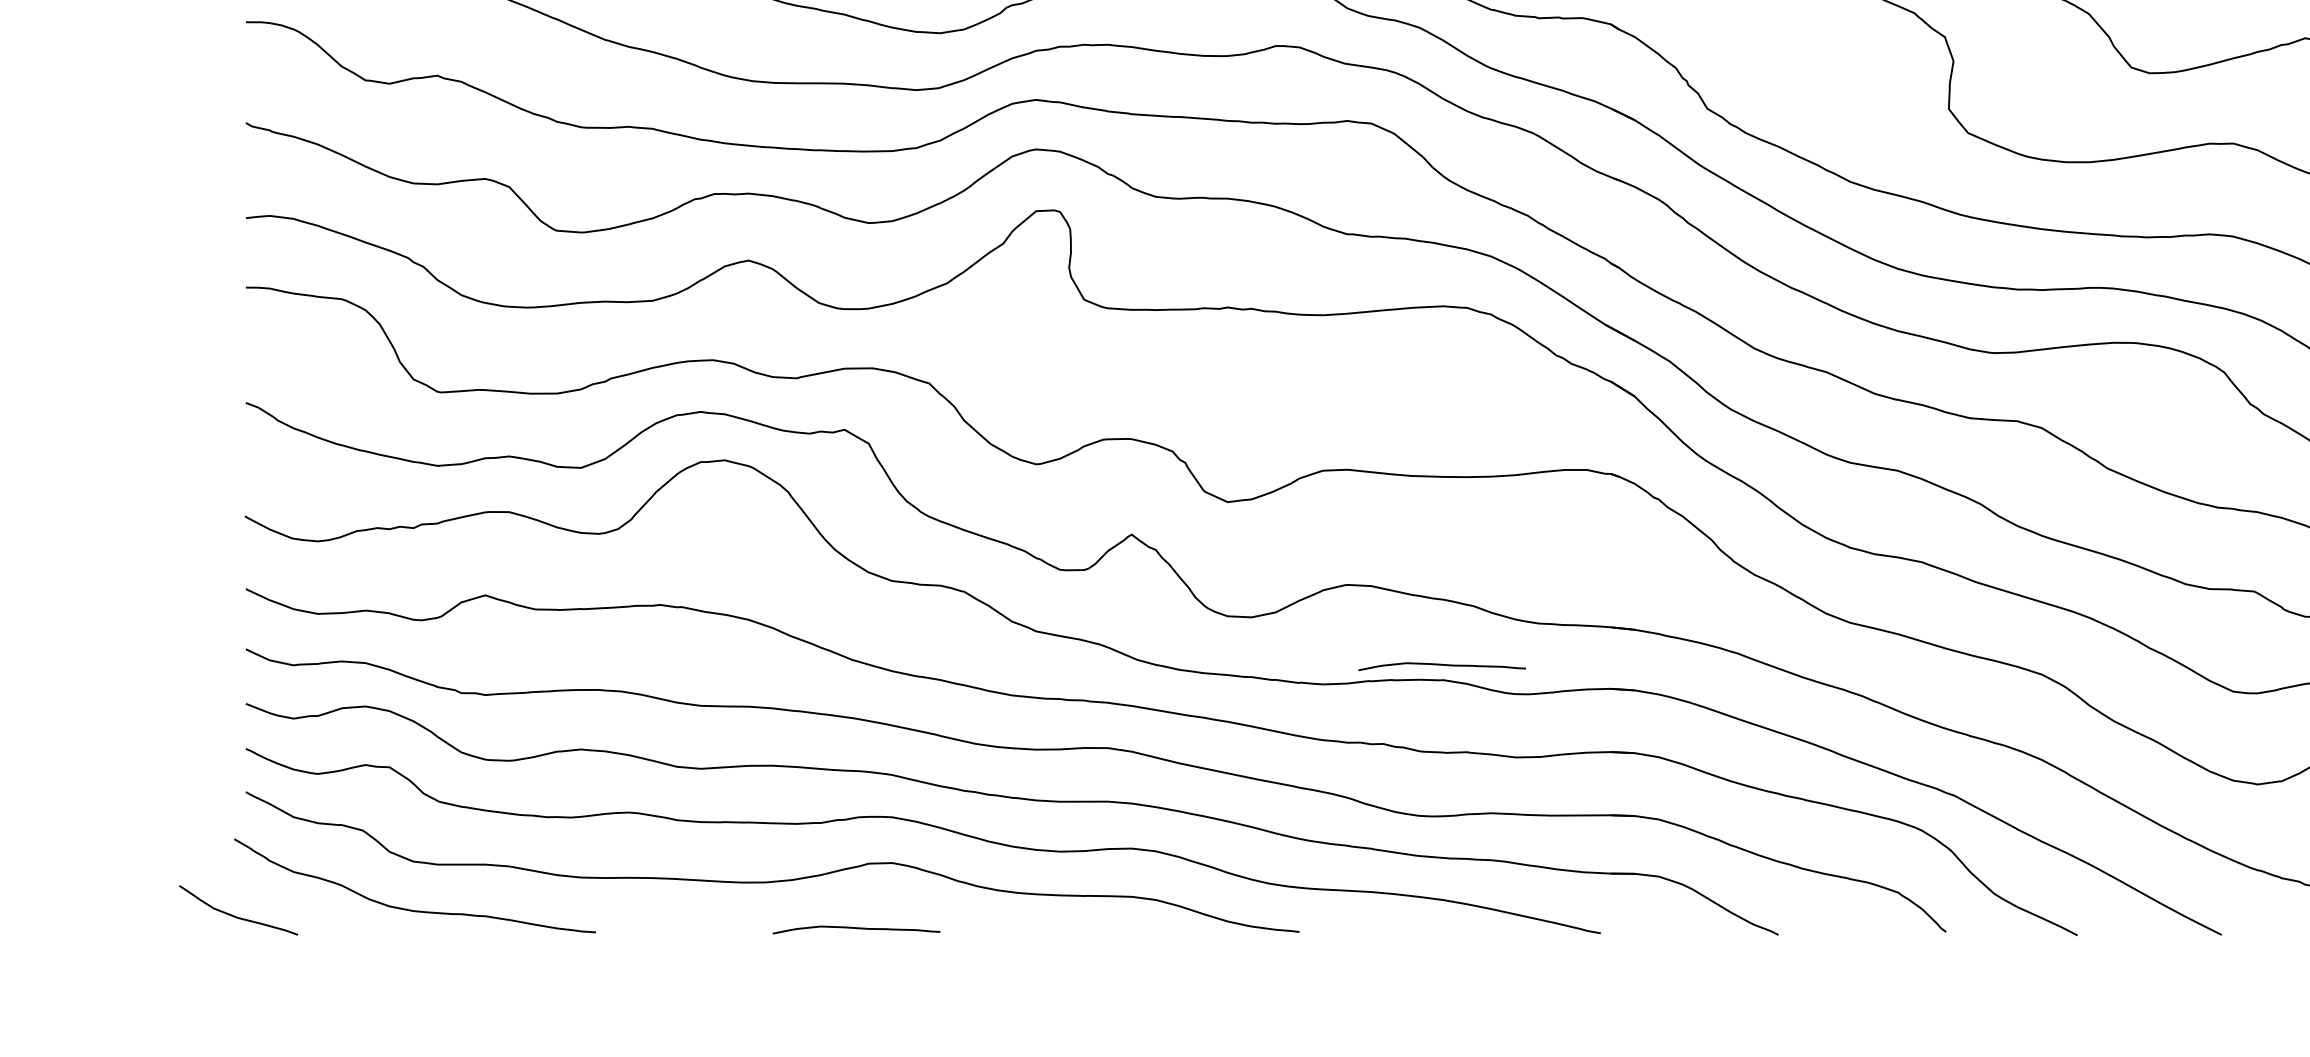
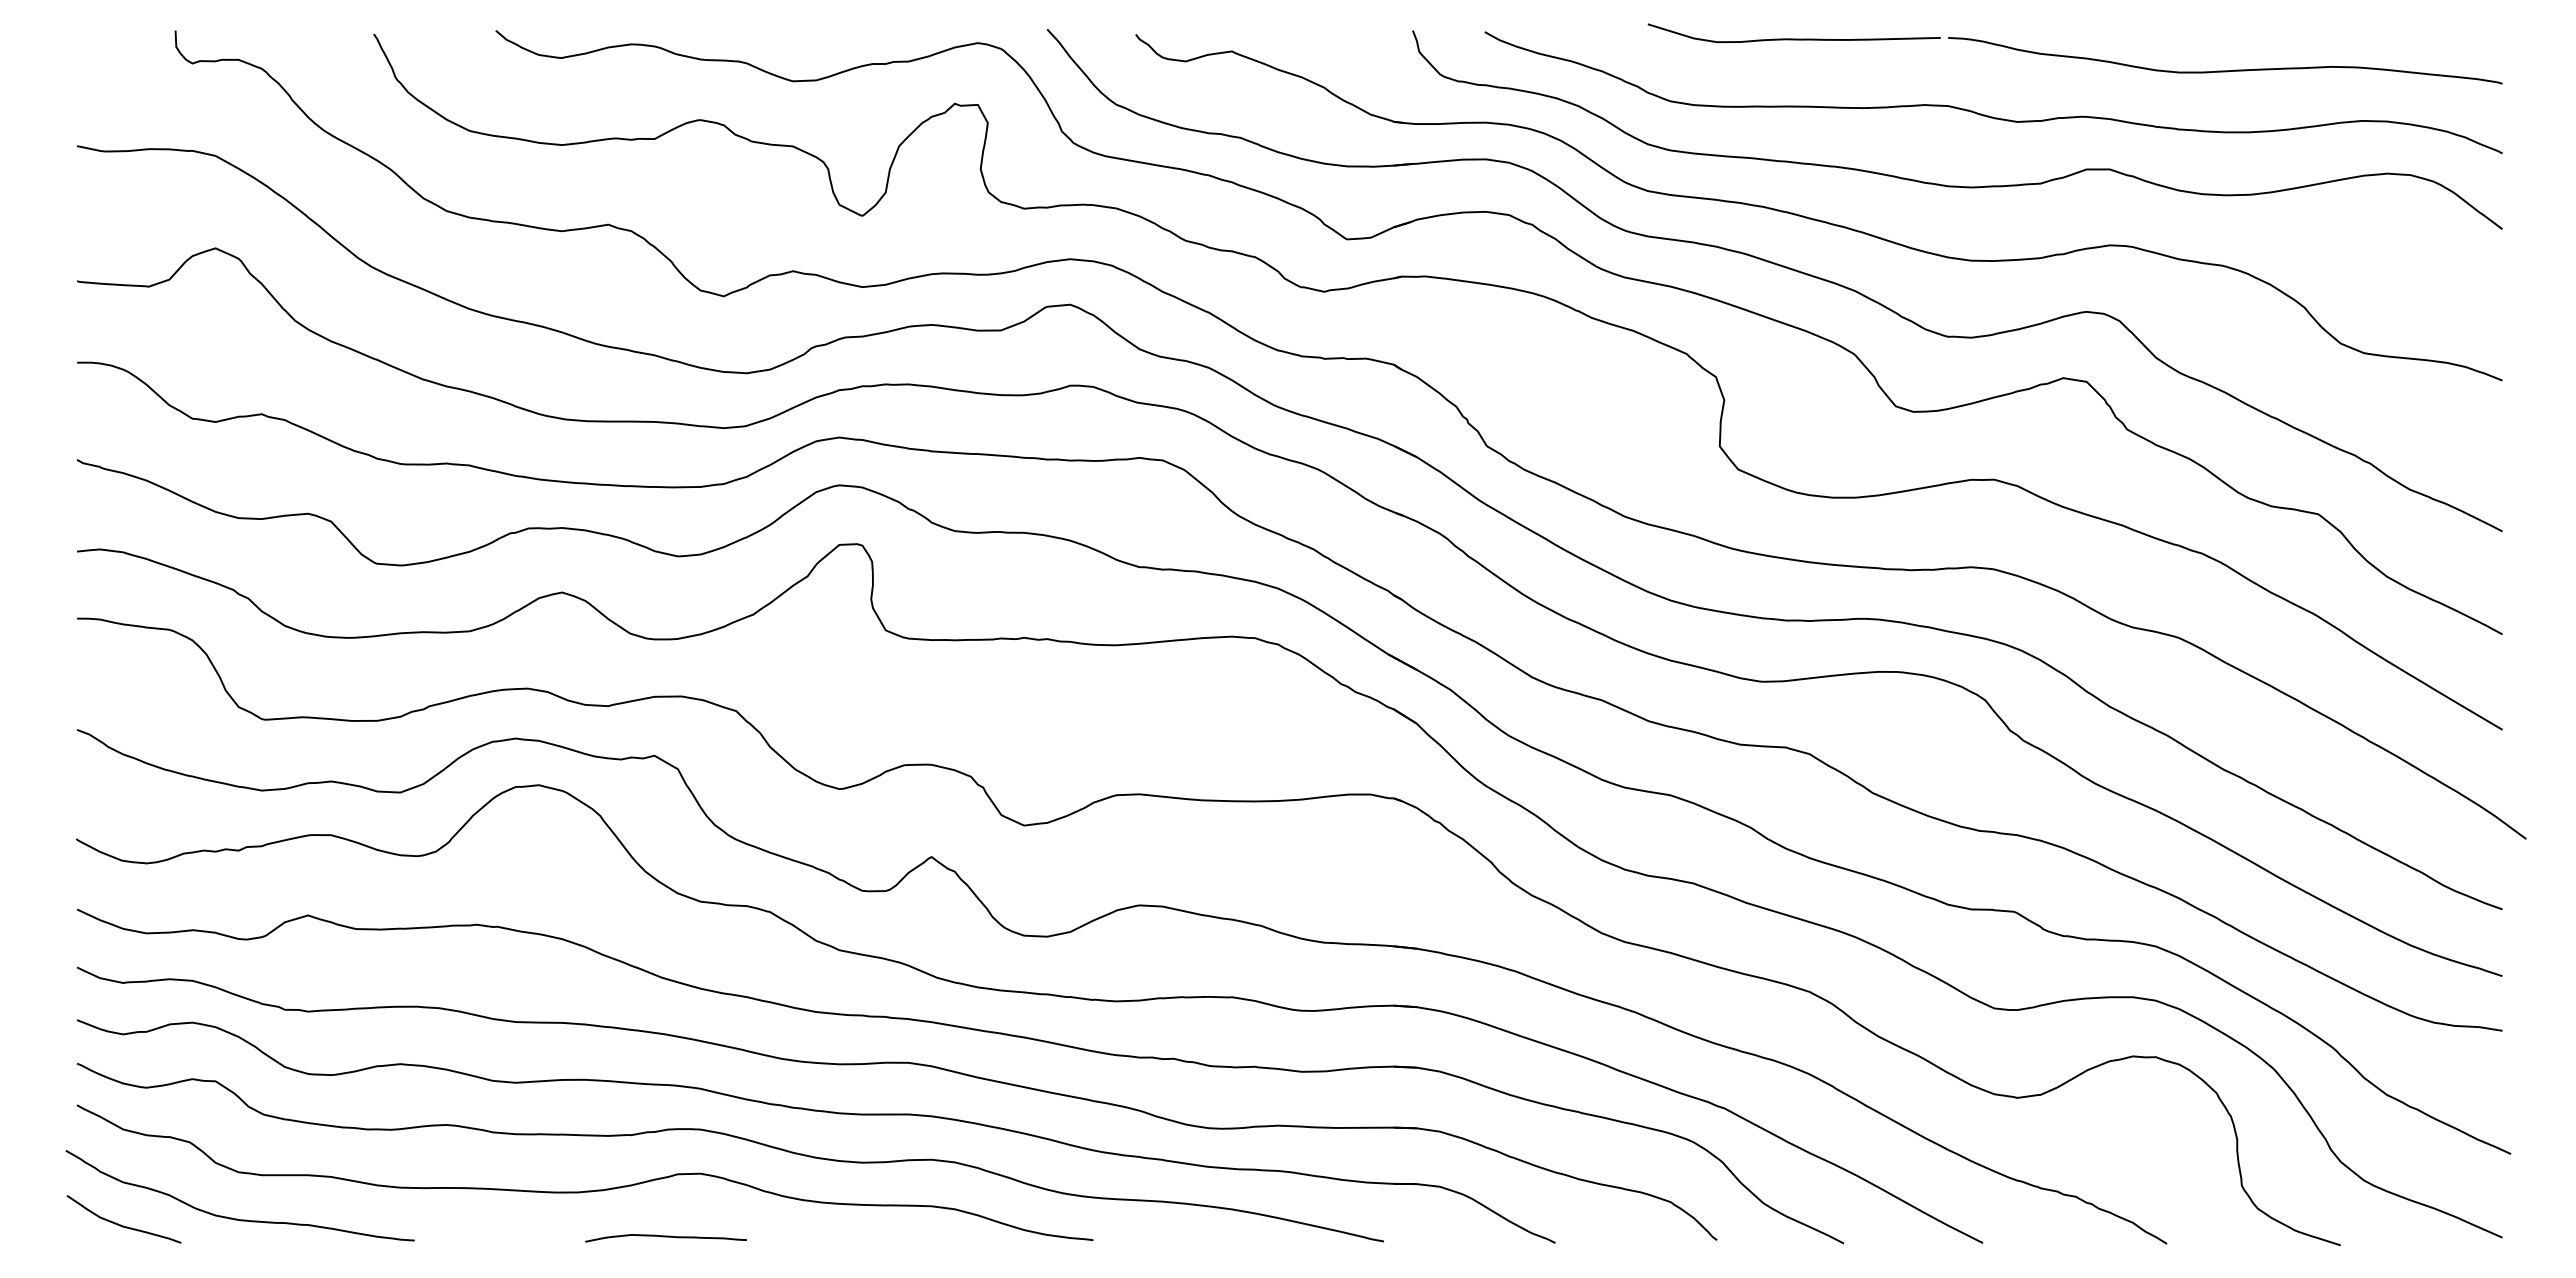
curve: (1441, 665) -> (1230, 983), removed
curve: (235, 915) -> (121, 1224), moved

